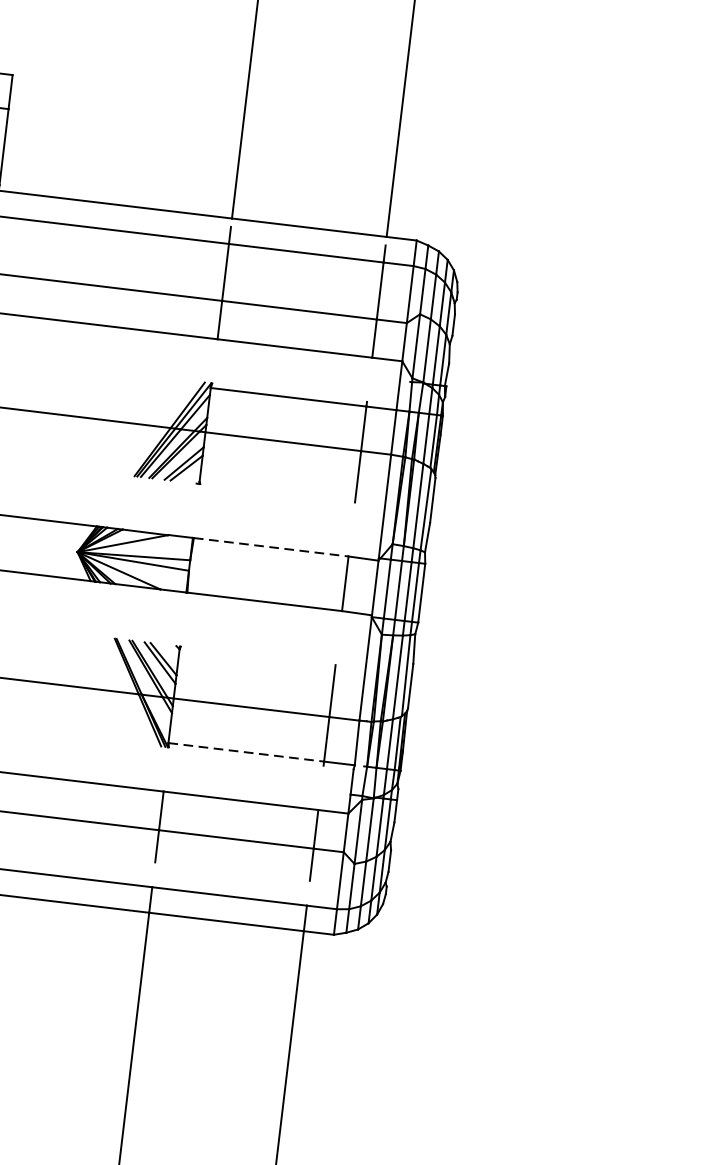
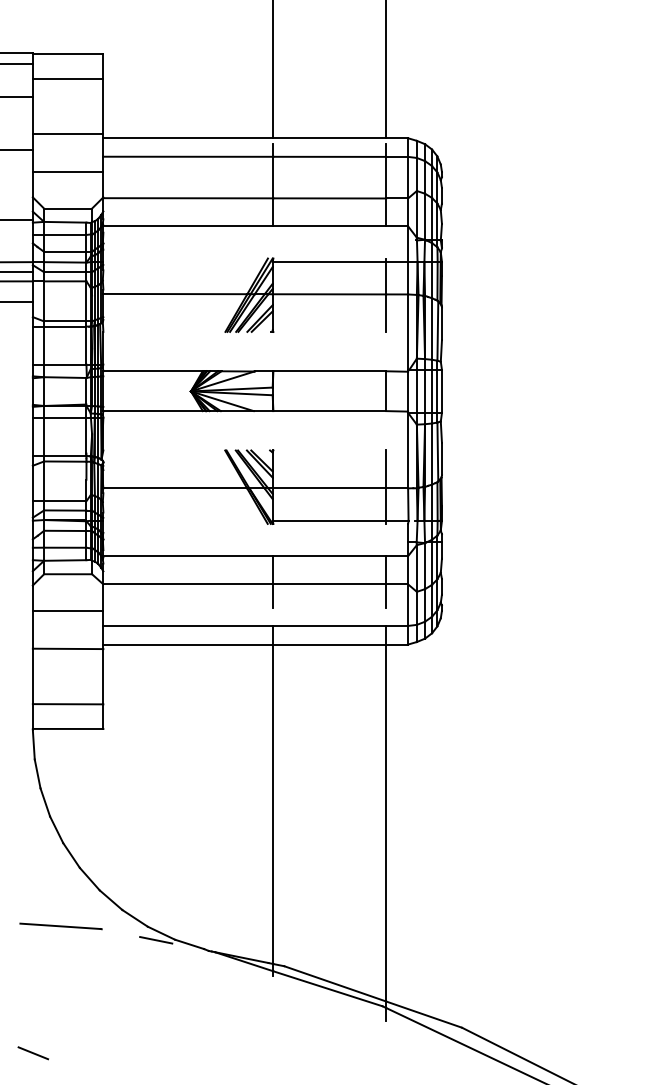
line: (272, 547) -> (330, 371), dashed -> solid
line: (246, 751) -> (329, 520), dashed -> solid

